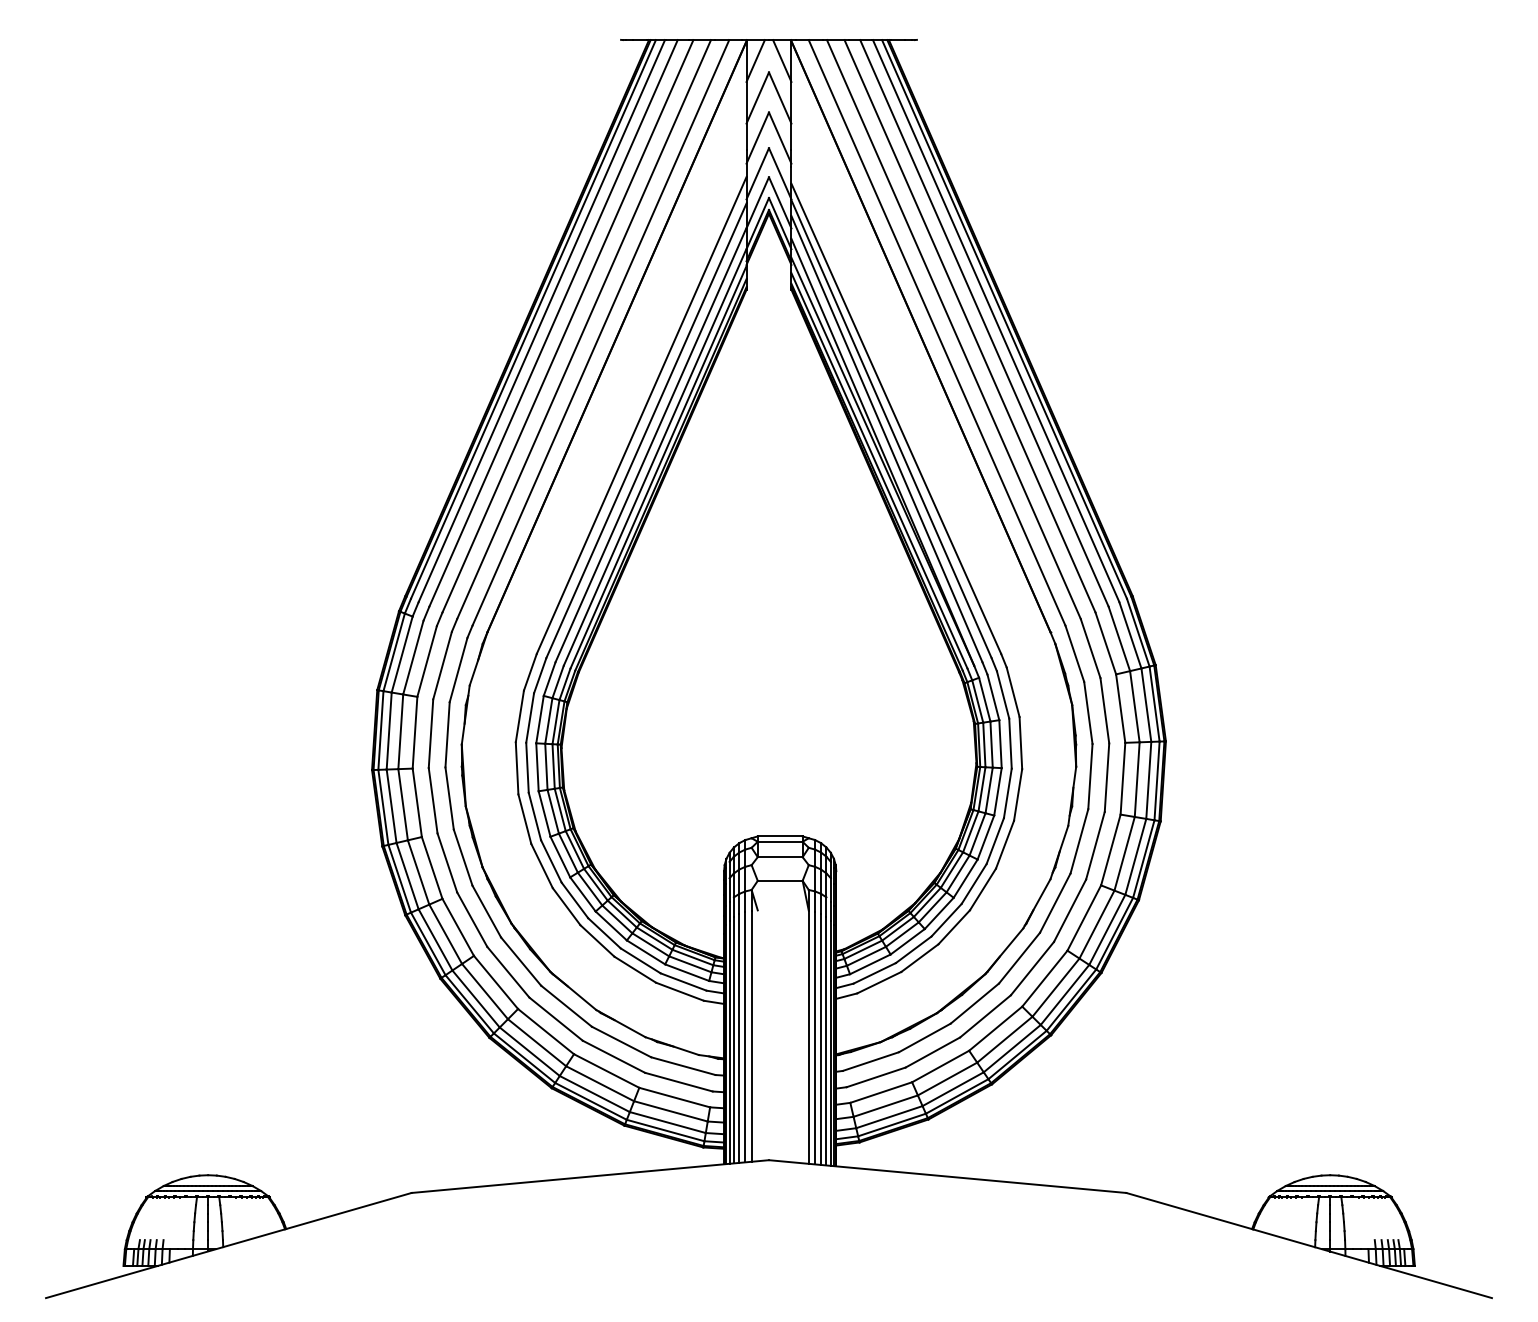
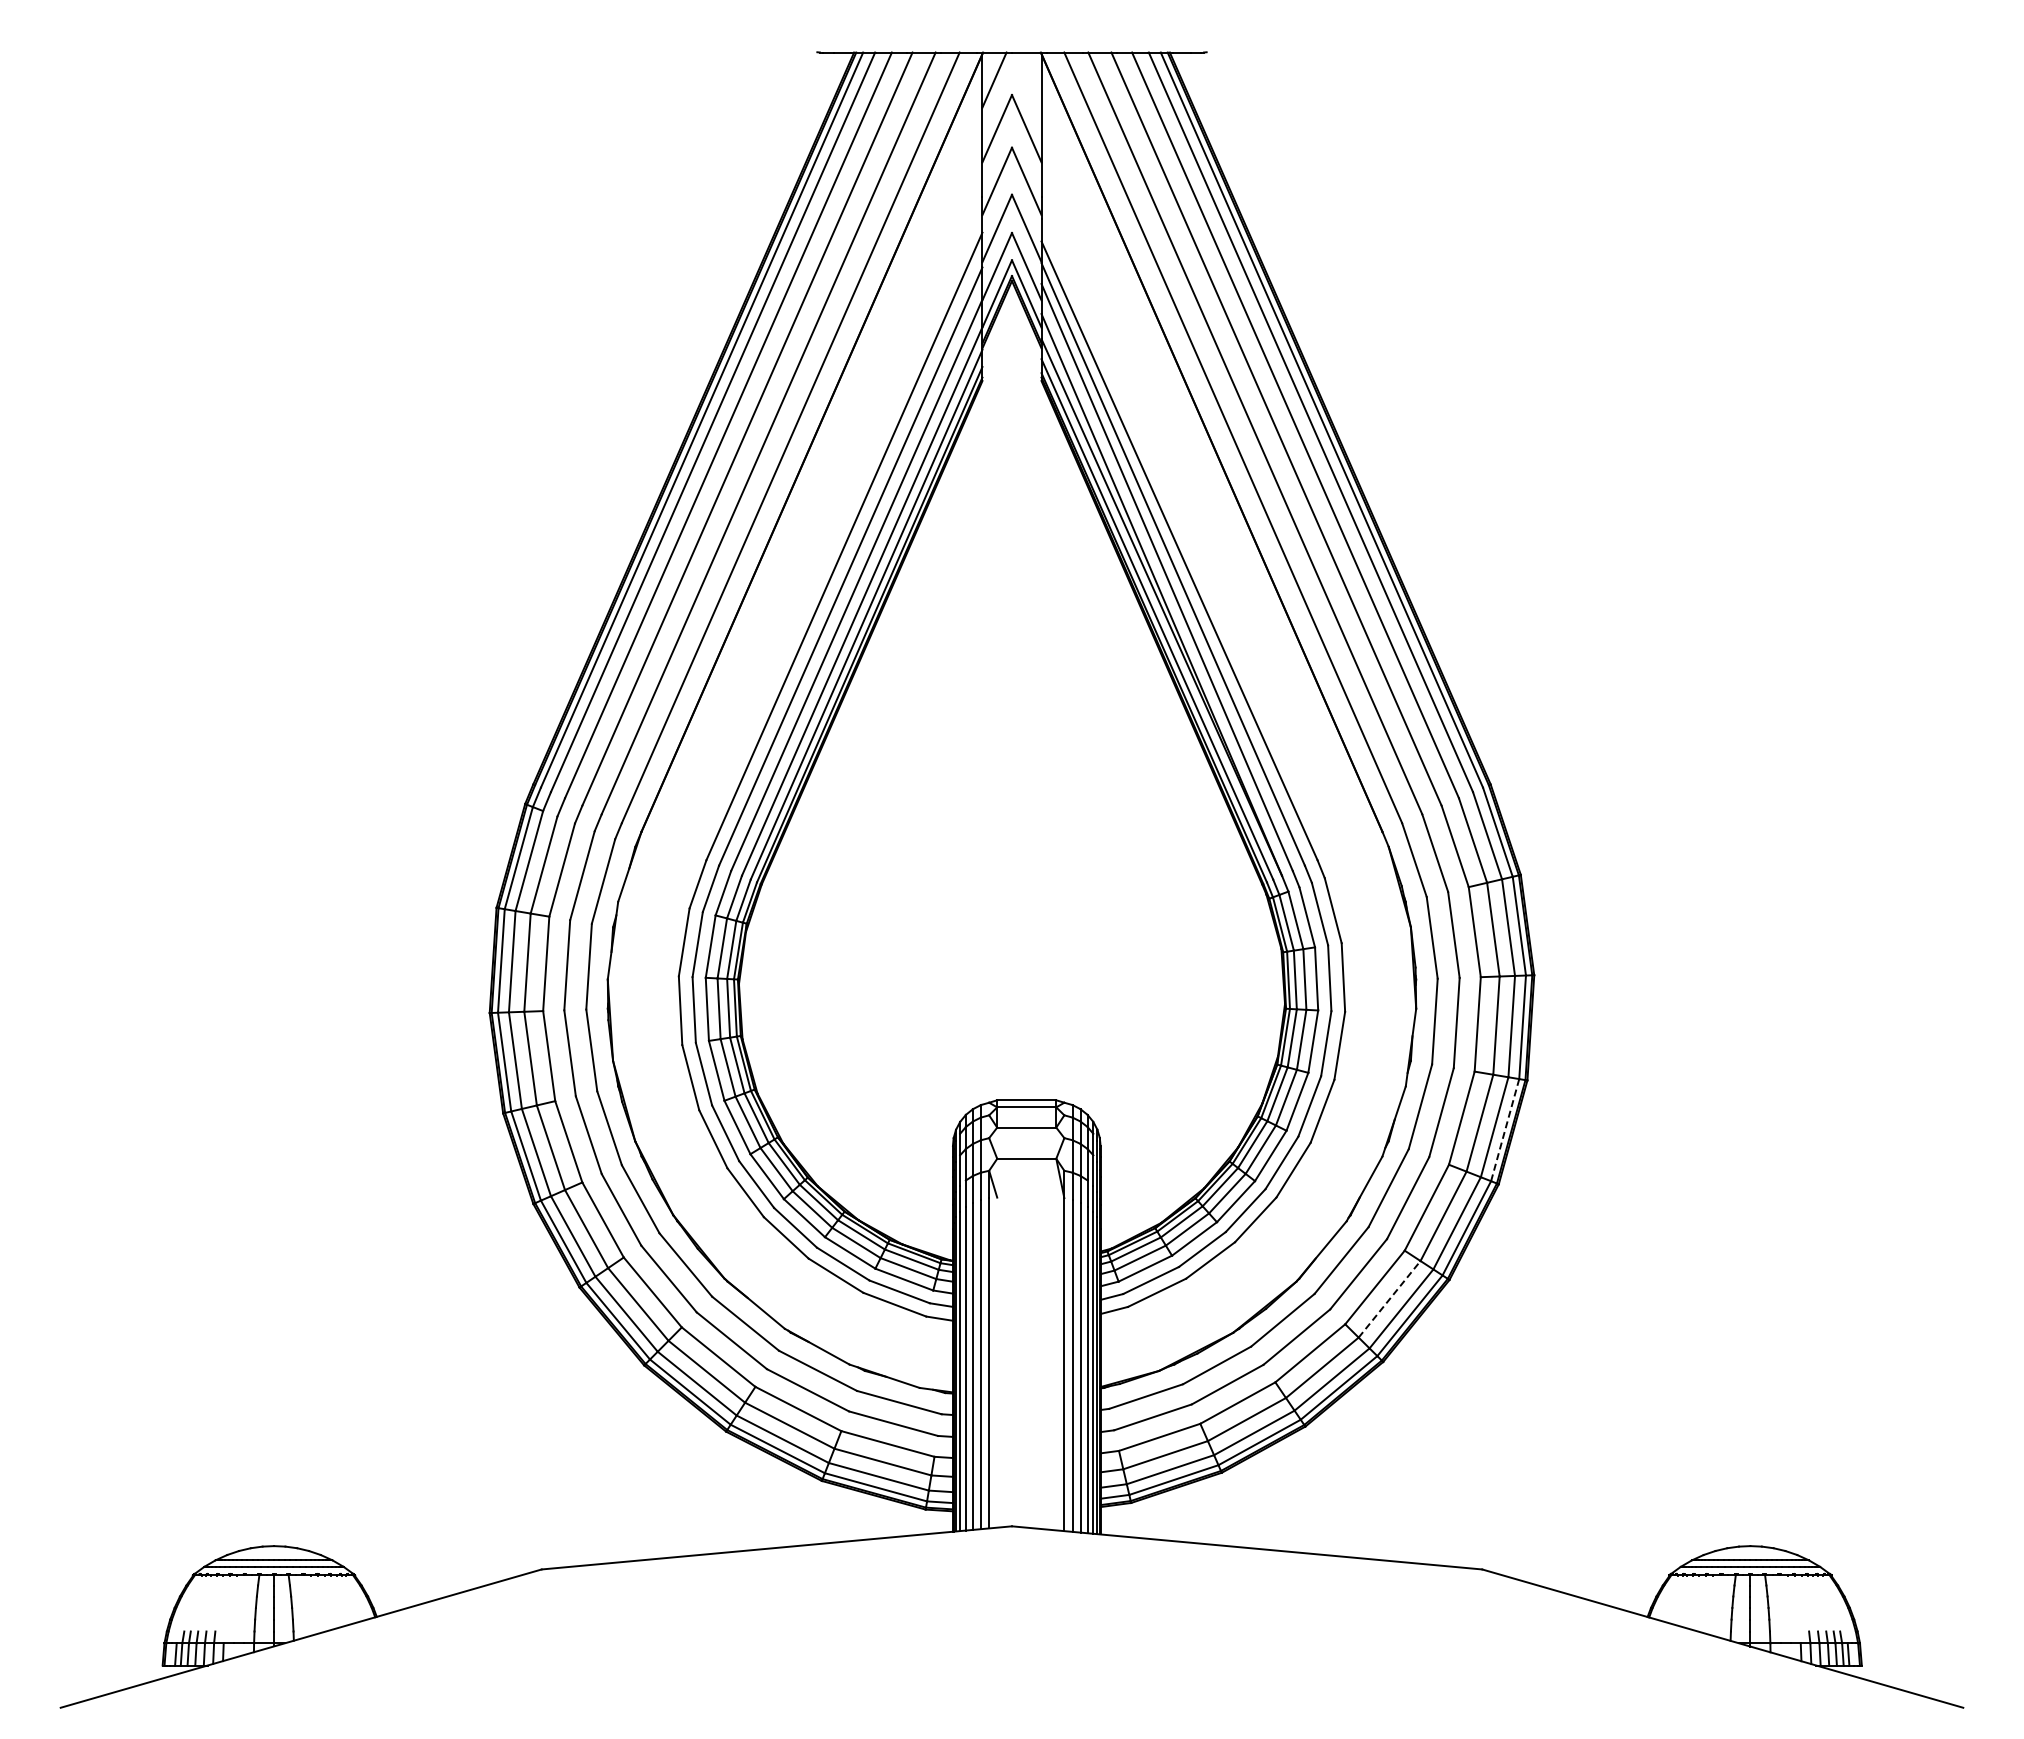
line: (782, 60) -> (1029, 79), removed
line: (1144, 859) -> (1505, 1130), solid -> dashed
line: (1055, 987) -> (1389, 1298), solid -> dashed

